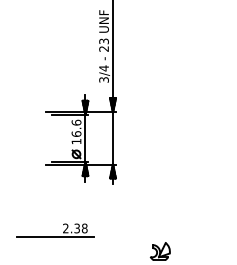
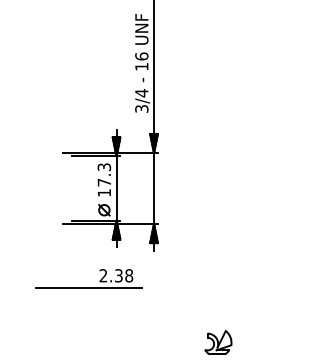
text: (103, 44) -> (141, 60), 23 -> 16
text: (76, 127) -> (104, 173), 16.6 -> 17.3
part: (55, 230) -> (89, 278), moved

